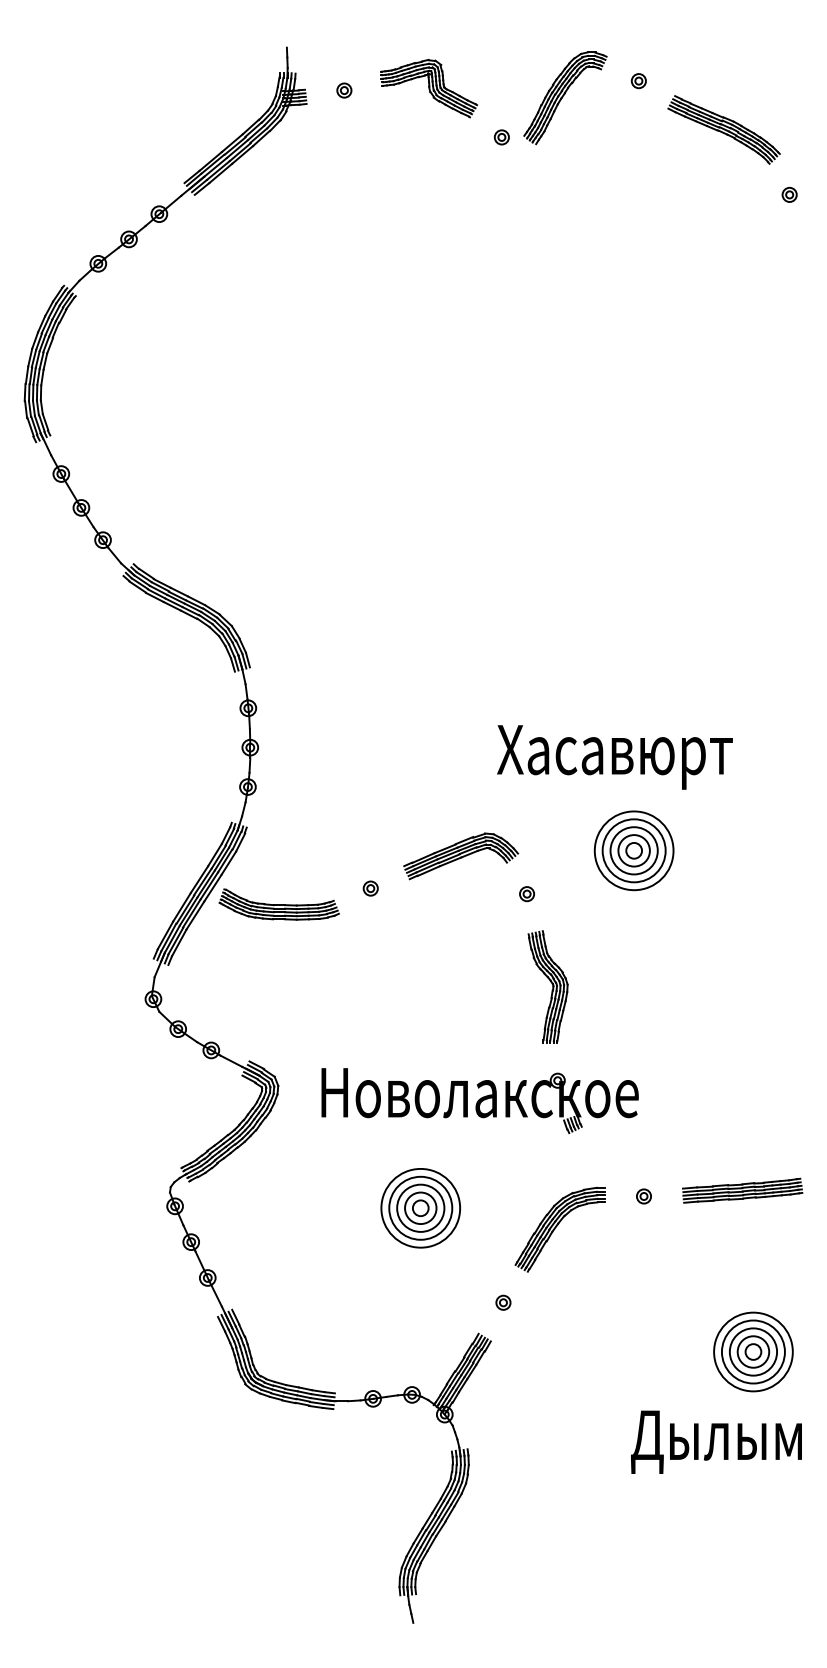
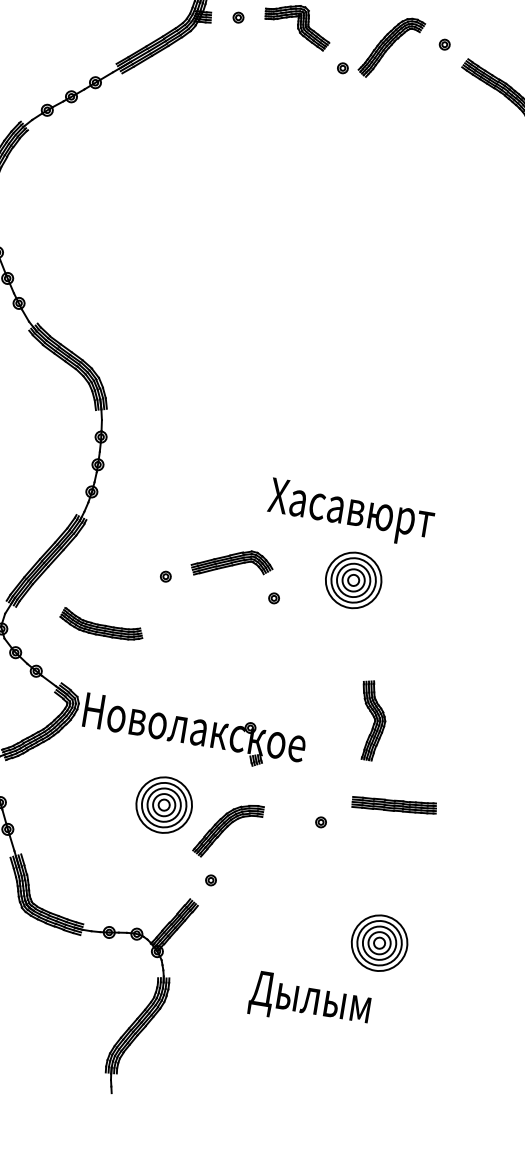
part: (278, 904) -> (101, 624), moved
part: (547, 986) -> (371, 720), moved
part: (479, 1100) -> (193, 732), moved
part: (742, 1190) -> (394, 805), moved
part: (559, 1229) -> (227, 830), moved
text: (716, 1441) -> (310, 1000), moved

